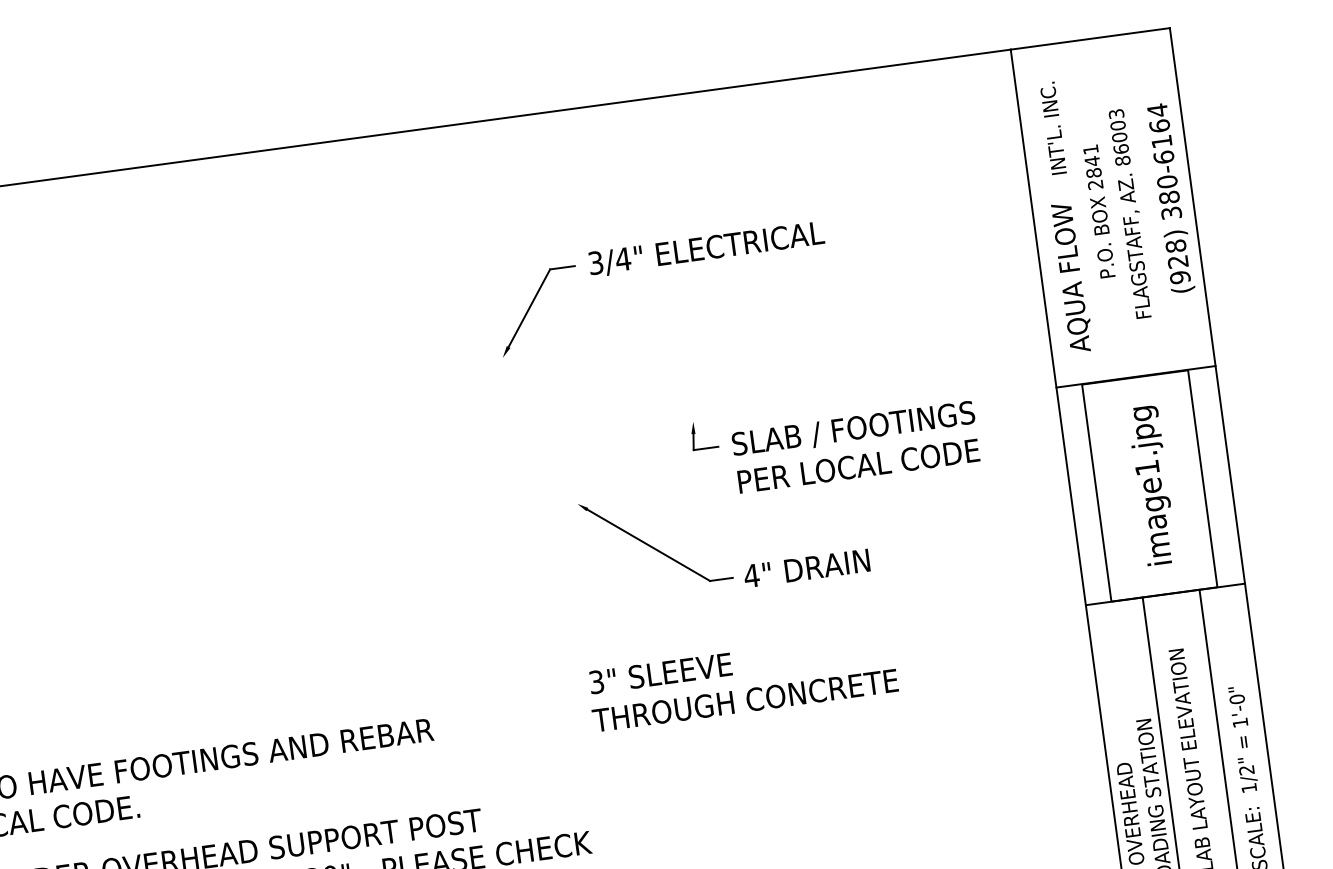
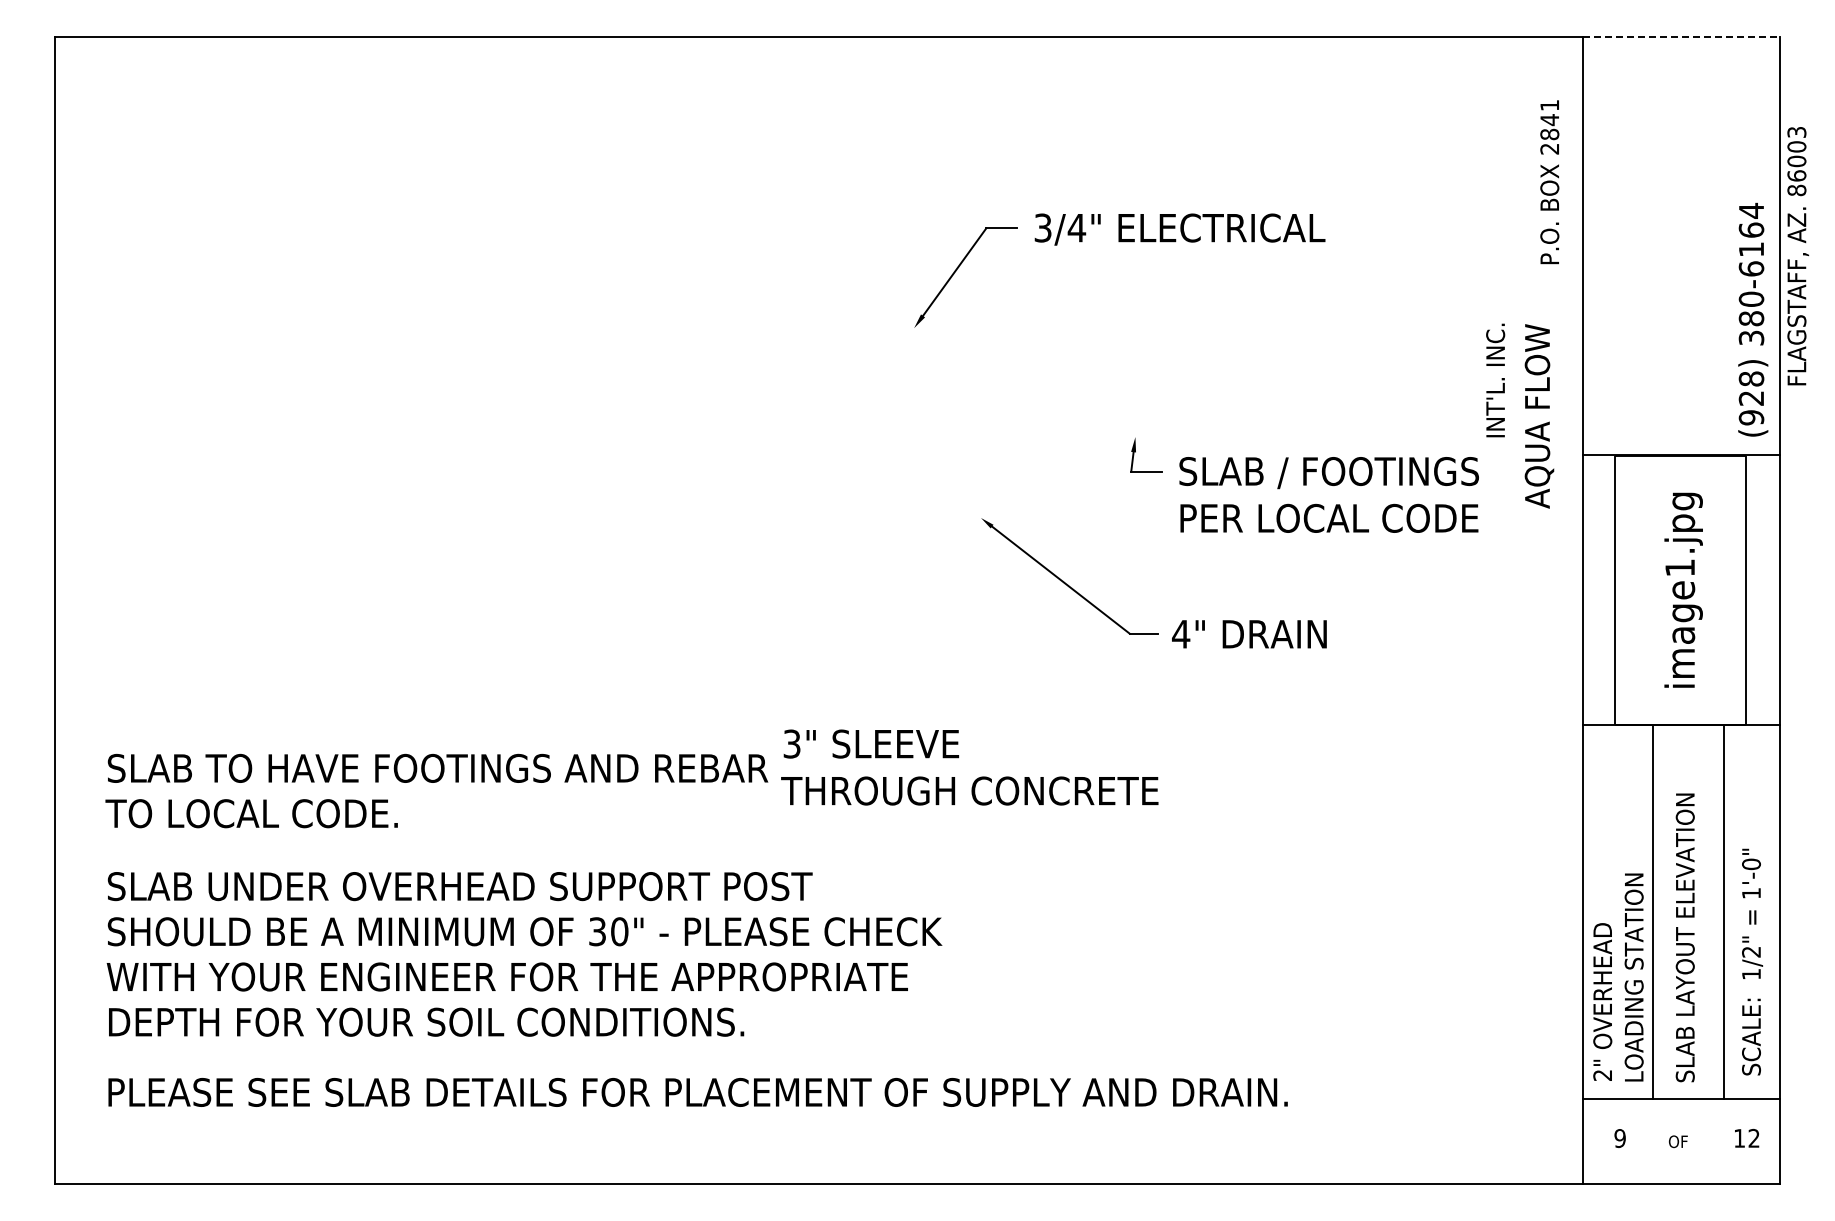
line: (1090, 38) -> (1681, 36), solid -> dashed
text: (1053, 128) -> (1495, 380), moved
text: (1171, 197) -> (1753, 319), moved
text: (1099, 211) -> (1549, 182), moved
text: (1131, 214) -> (1798, 256), moved
text: (1072, 277) -> (1539, 416), moved
text: (742, 681) -> (969, 767), moved

